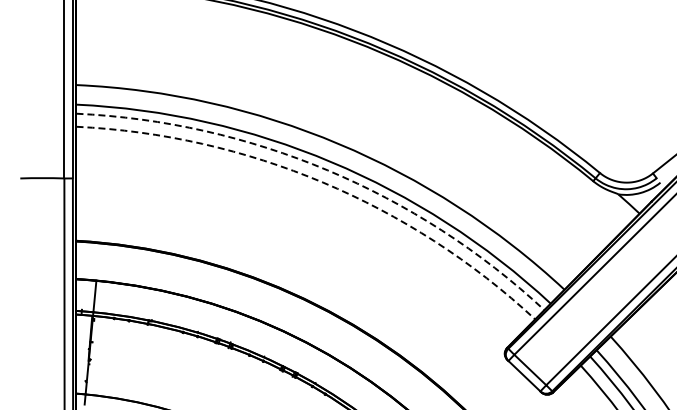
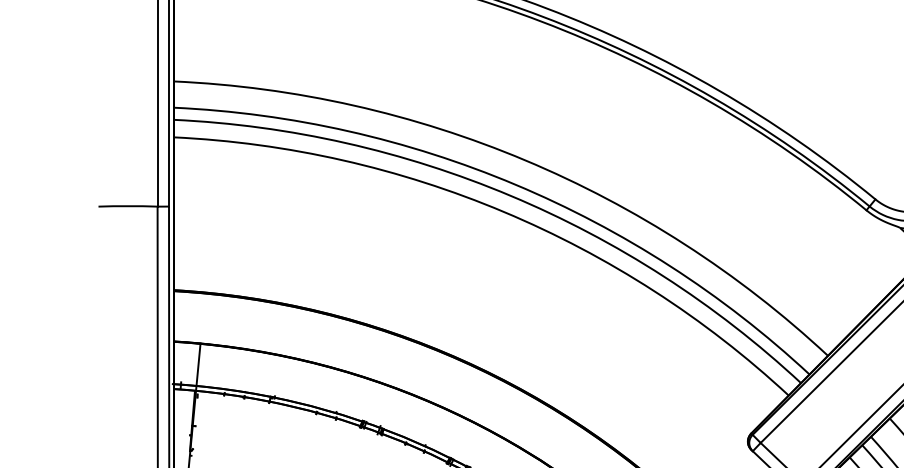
arc: (327, 170) -> (510, 195), dashed -> solid
arc: (322, 182) -> (503, 212), dashed -> solid

